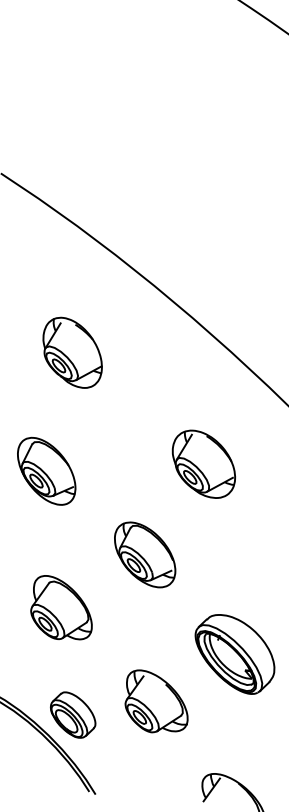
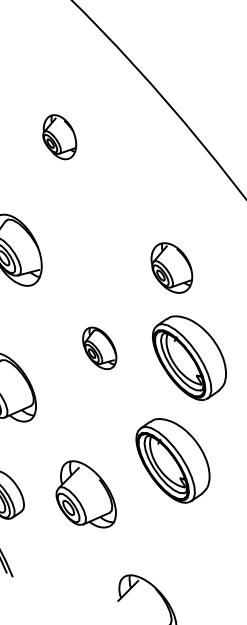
part: (72, 352) -> (59, 136), size x0.6
part: (203, 463) -> (171, 267), size x0.7
part: (234, 550) -> (188, 358), added
part: (145, 554) -> (100, 347), size x0.6

